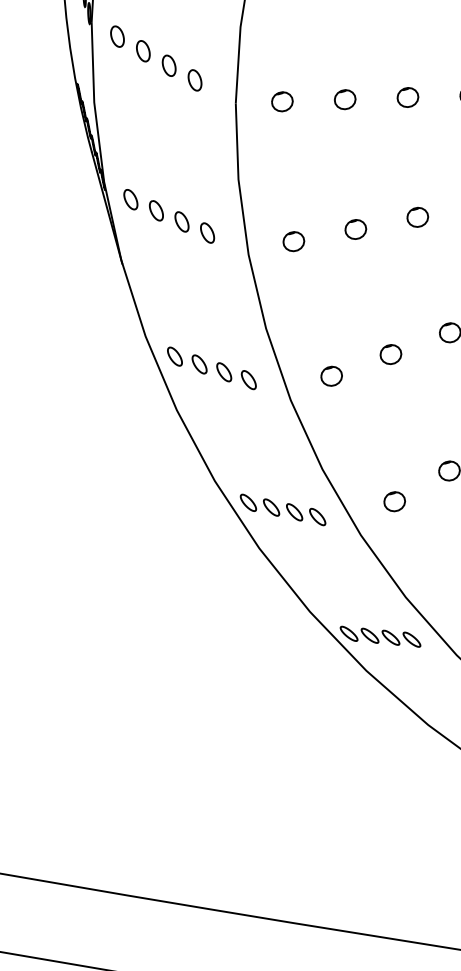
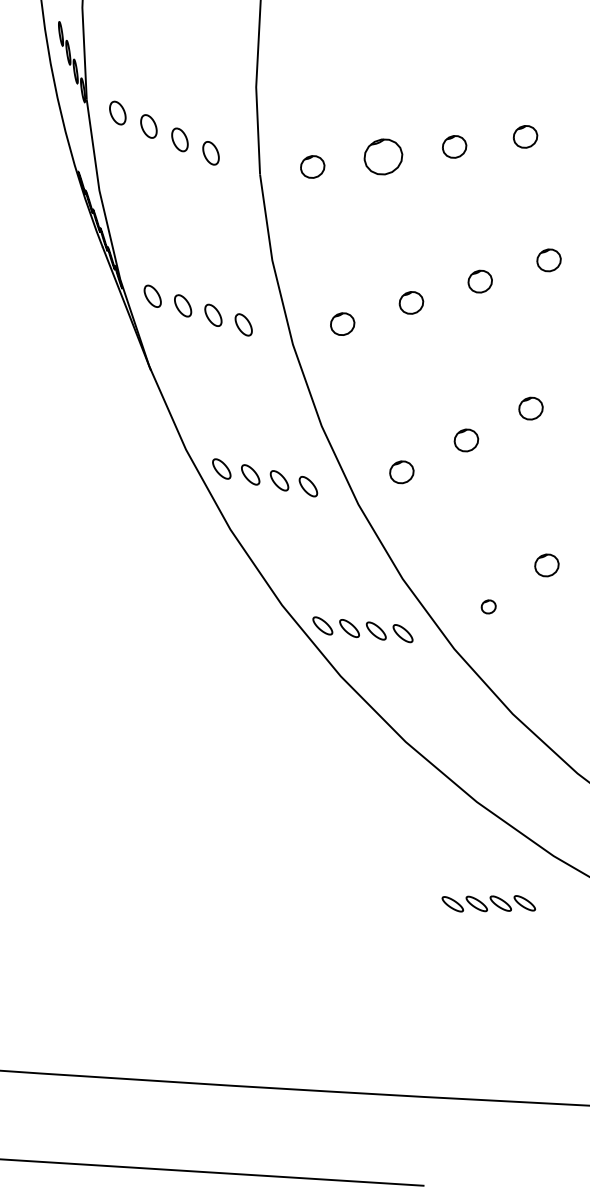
part: (345, 99) -> (383, 156), size x1.6
part: (394, 501) -> (488, 606), size x0.6
part: (380, 636) -> (488, 903), moved

